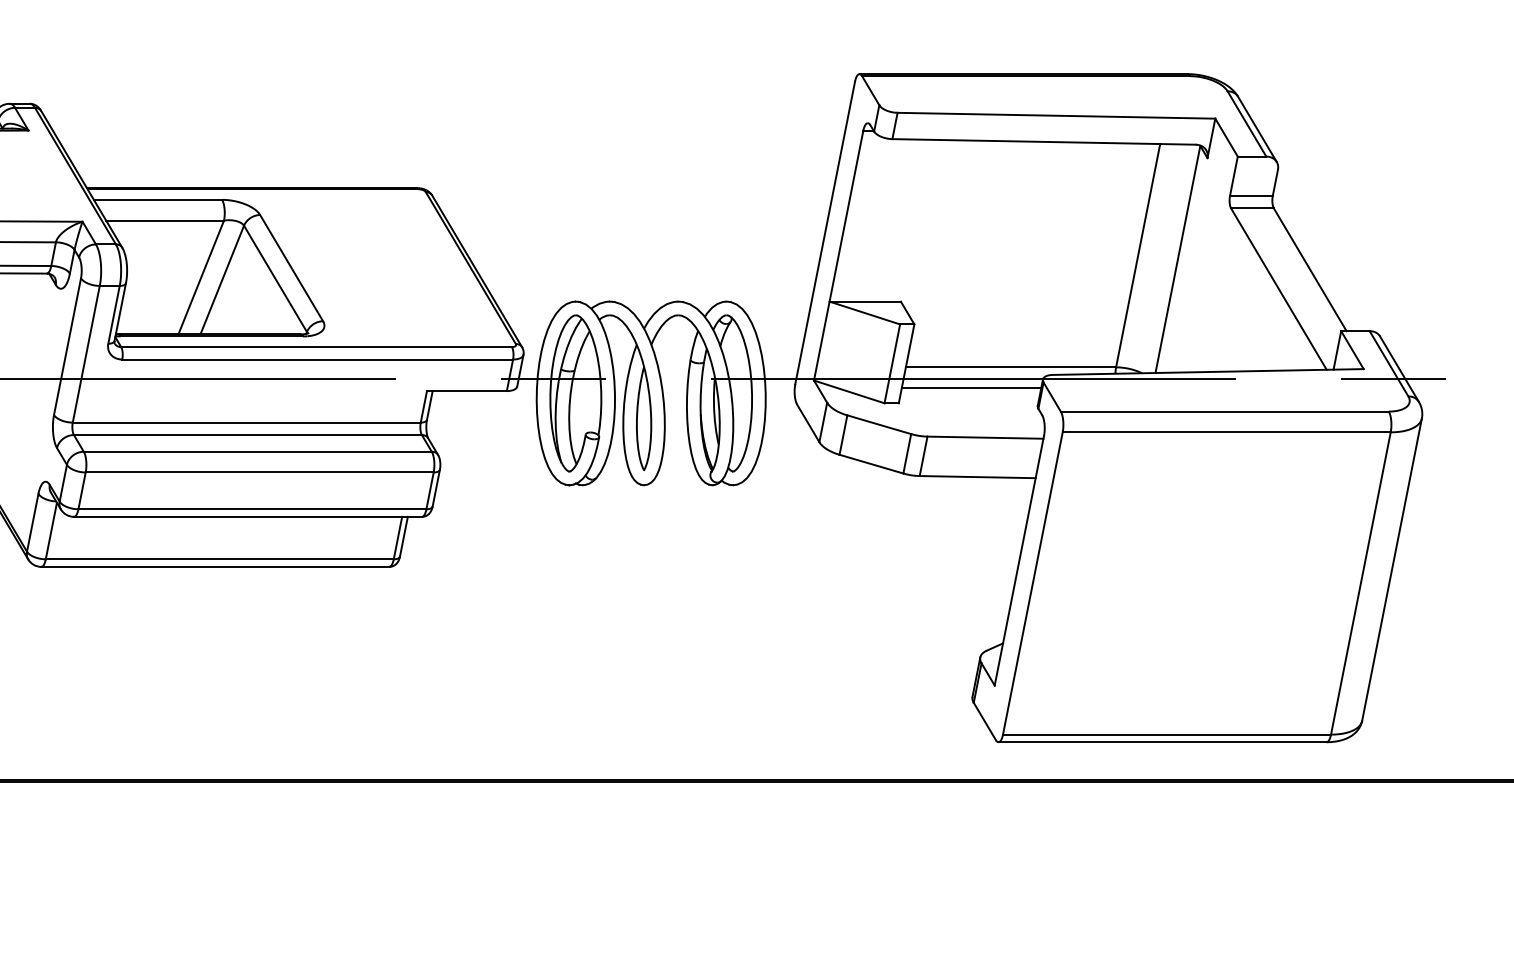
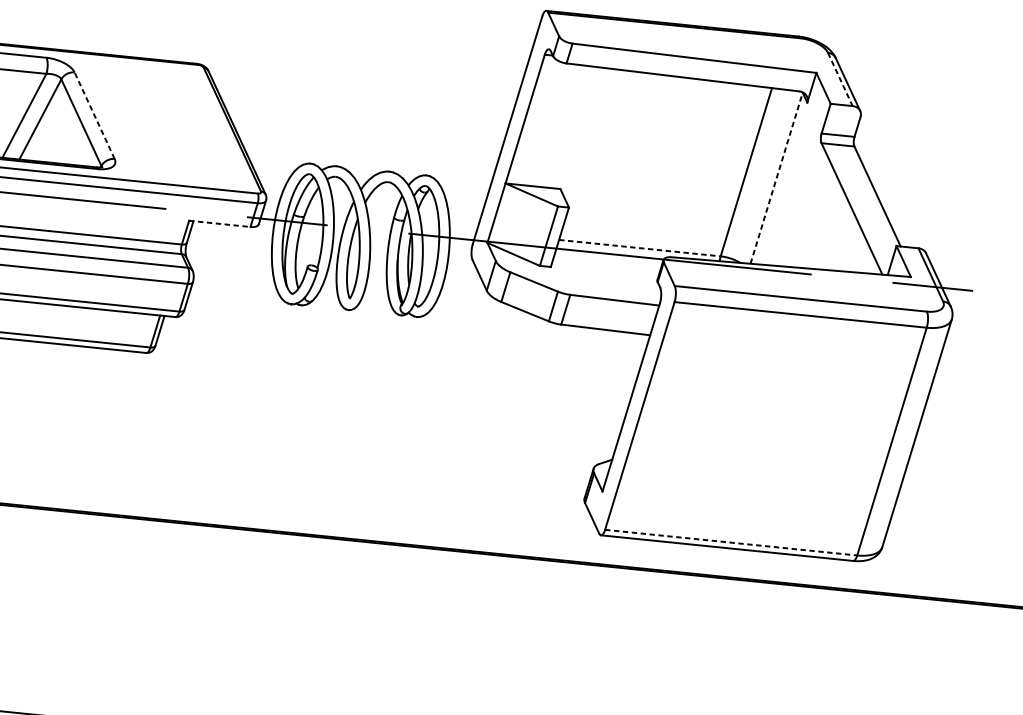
line: (1246, 123) -> (839, 79), solid -> dashed
line: (1177, 259) -> (776, 178), solid -> dashed
line: (291, 268) -> (94, 115), solid -> dashed
line: (1011, 367) -> (640, 248), solid -> dashed
line: (971, 388) -> (607, 261), removed
line: (466, 391) -> (219, 224), solid -> dashed
line: (1167, 734) -> (731, 542), solid -> dashed

